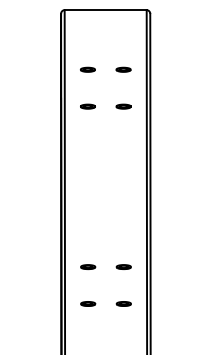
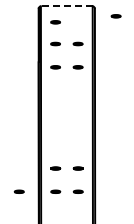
line: (105, 10) -> (66, 6), solid -> dashed
part: (182, 26) -> (115, 16), added
part: (87, 35) -> (55, 22), added
part: (29, 303) -> (18, 191), added

